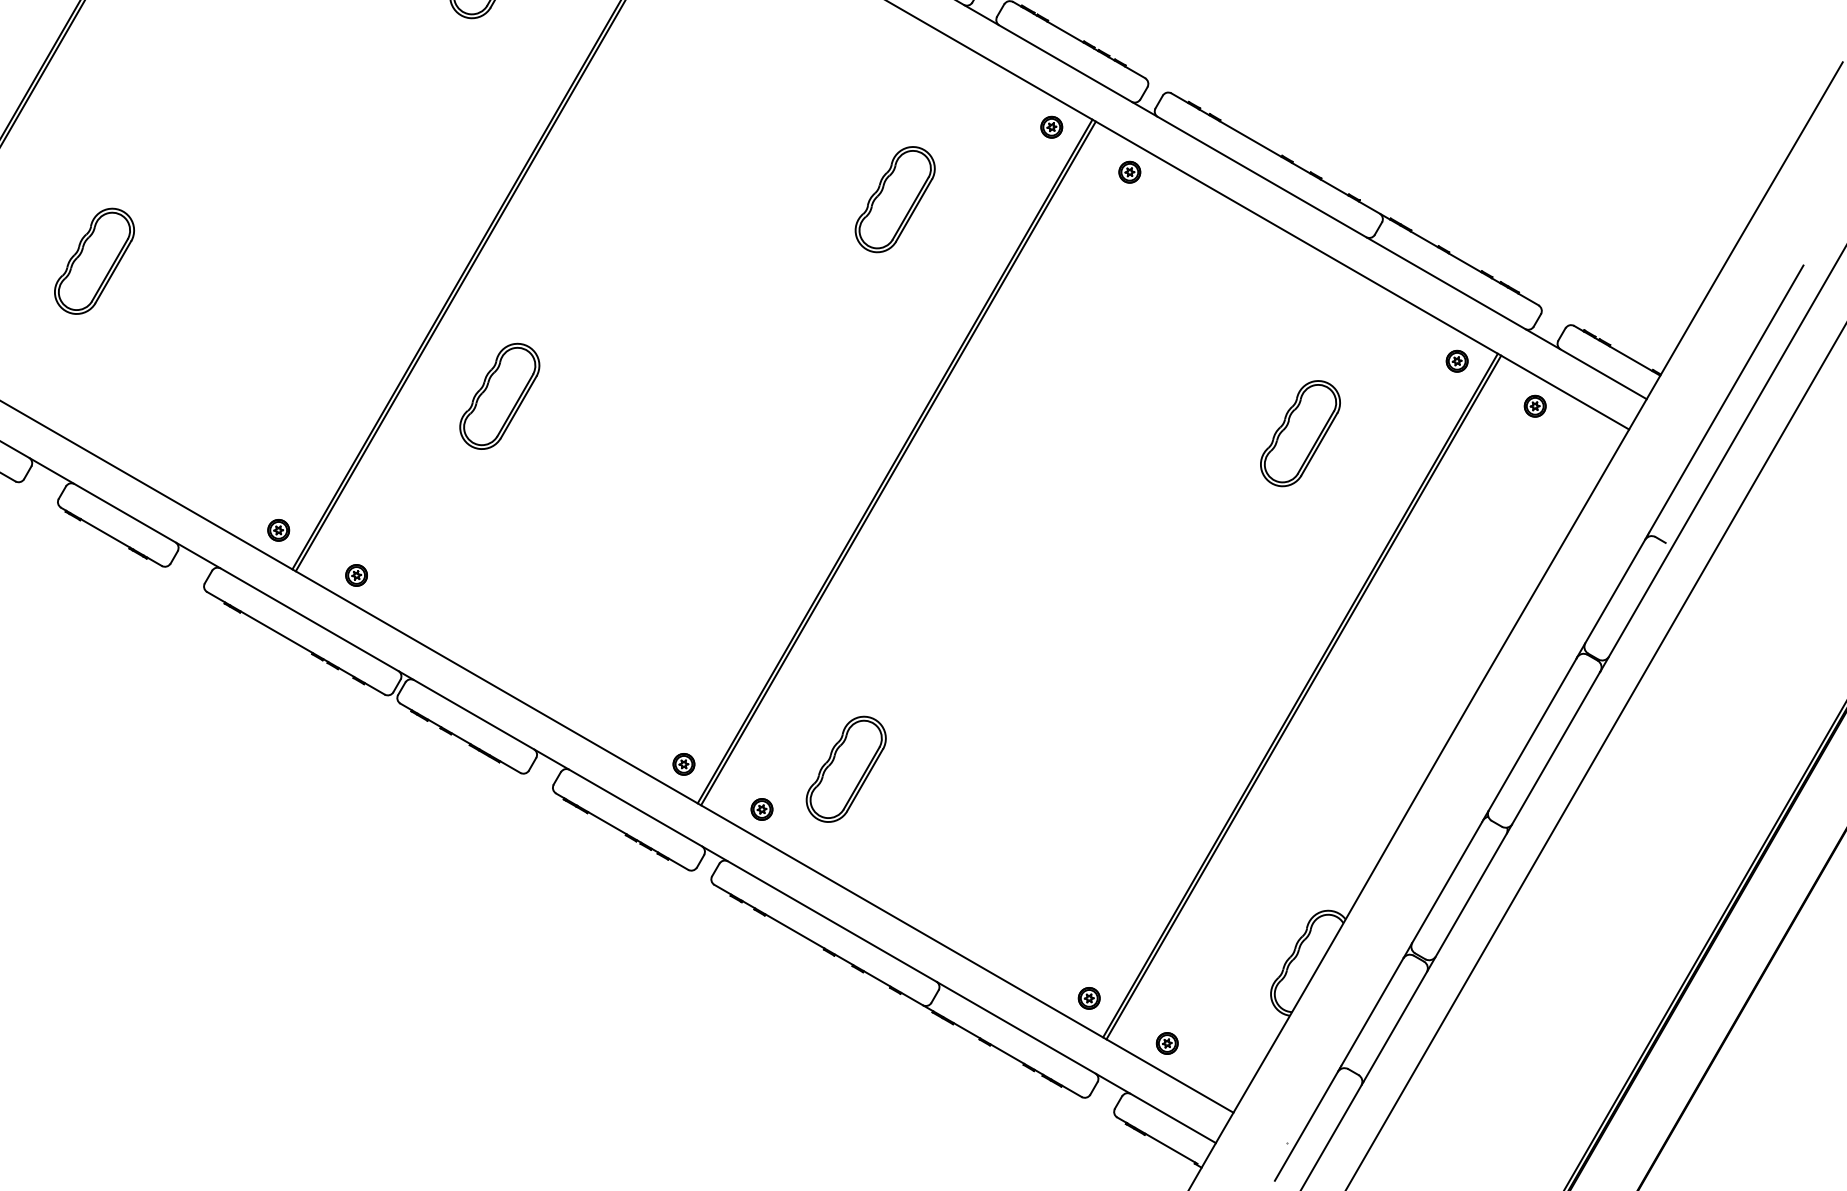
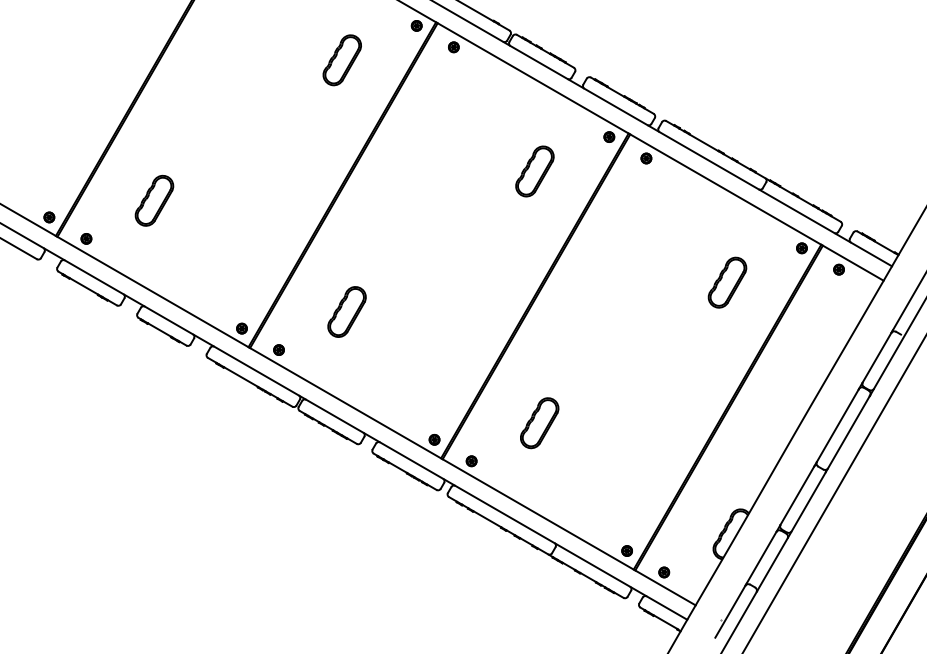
part: (498, 395) -> (346, 311), moved
part: (845, 769) -> (539, 423), moved

